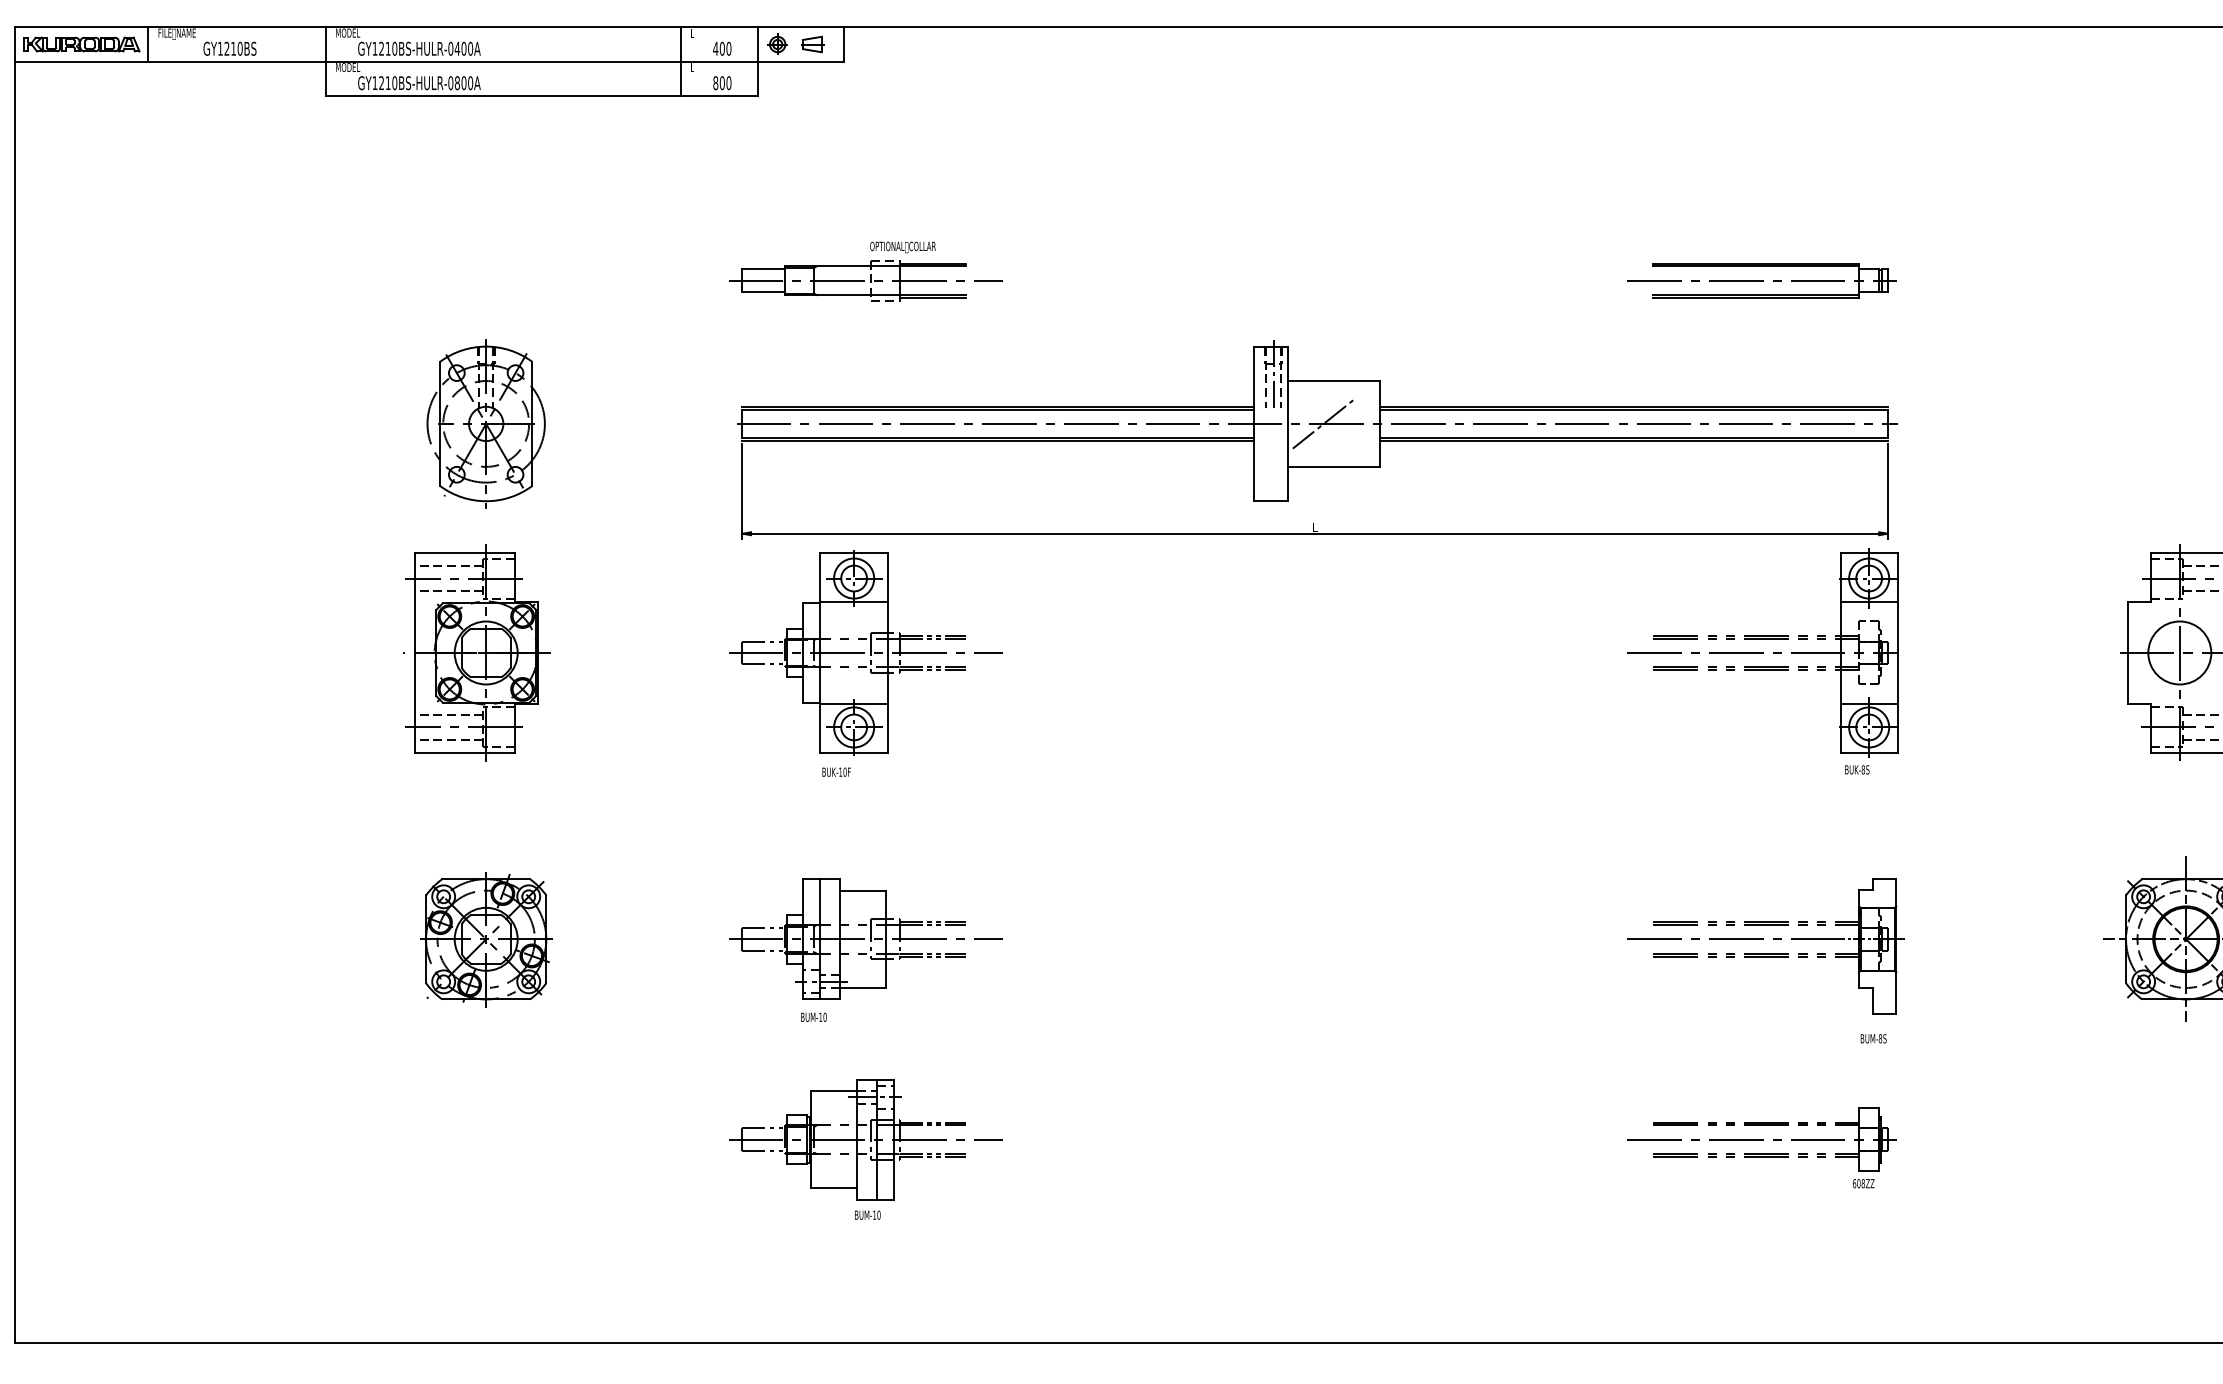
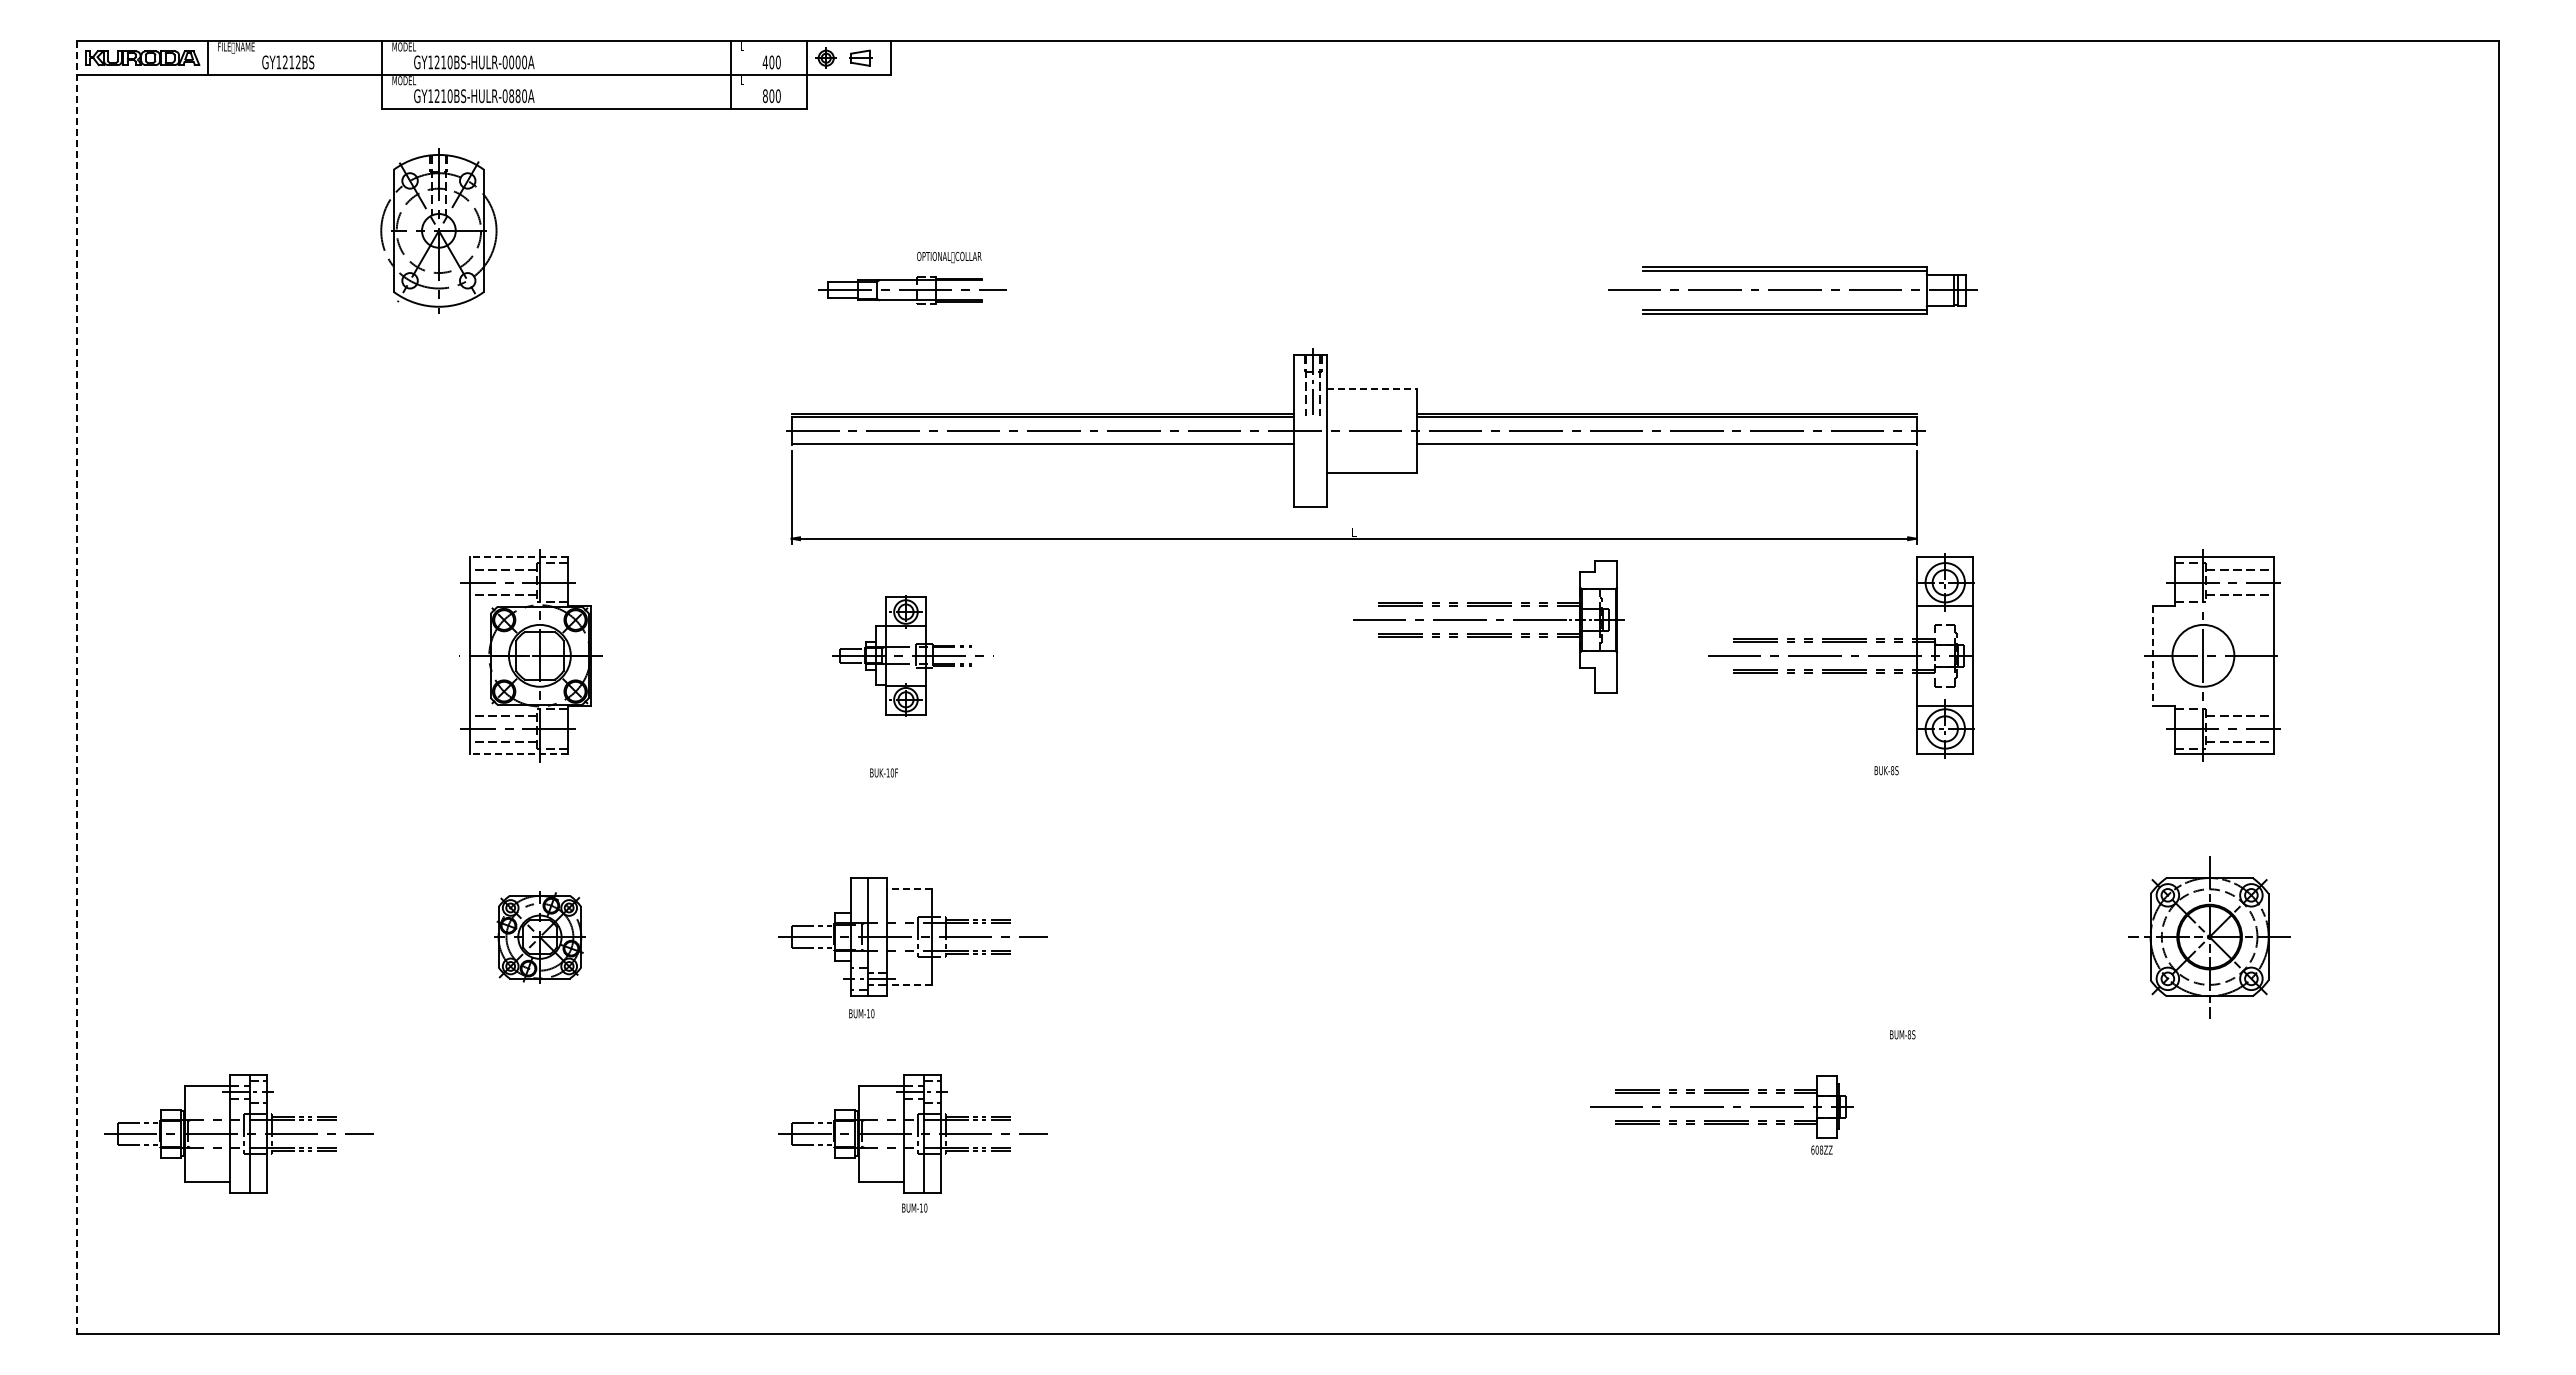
text: (239, 48) -> (297, 62), GY1210BS -> GY1212BS
text: (457, 48) -> (511, 62), GY1210BS-HULR-0400A -> GY1210BS-HULR-0000A
text: (463, 82) -> (517, 95), GY1210BS-HULR-0800A -> GY1210BS-HULR-0880A
part: (1761, 280) -> (1792, 289), size x1.4
part: (865, 281) -> (912, 290), size x0.7
line: (1333, 380) -> (1372, 388), solid -> dashed
part: (485, 423) -> (438, 230), moved
line: (1323, 423) -> (1362, 430), removed
line: (997, 440) -> (1042, 447), removed
line: (1633, 440) -> (1666, 447), removed
line: (464, 552) -> (518, 557), solid -> dashed
part: (865, 652) -> (912, 655), size x0.6
part: (1763, 652) -> (1841, 655), moved
line: (2127, 652) -> (2152, 655), solid -> dashed
line: (15, 685) -> (77, 687), solid -> dashed
line: (464, 753) -> (518, 754), solid -> dashed
line: (862, 890) -> (909, 889), solid -> dashed
part: (485, 939) -> (539, 937), size x0.7
part: (1763, 939) -> (1486, 620), moved
line: (862, 987) -> (909, 984), solid -> dashed
part: (179, 1139) -> (238, 1133), added
part: (1761, 1147) -> (1721, 1114), moved

